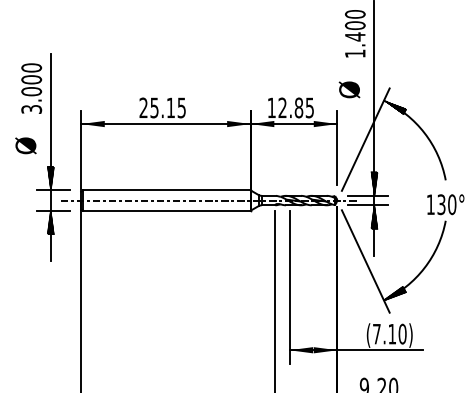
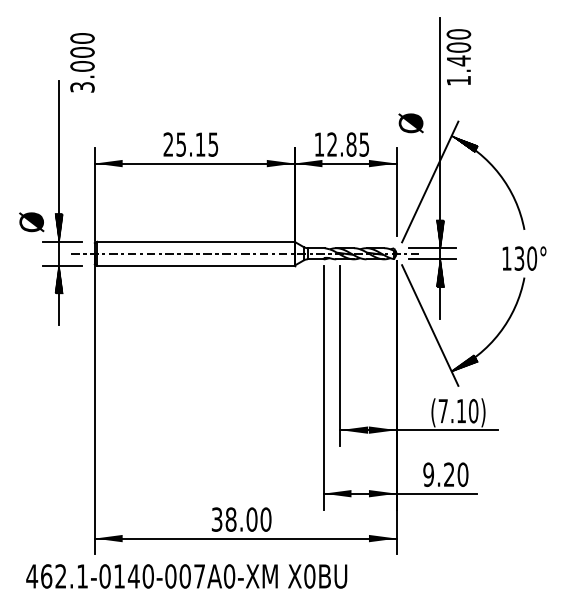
text: (354, 34) -> (458, 57), moved
text: (31, 88) -> (82, 62), moved
text: (25, 146) -> (31, 222), moved

